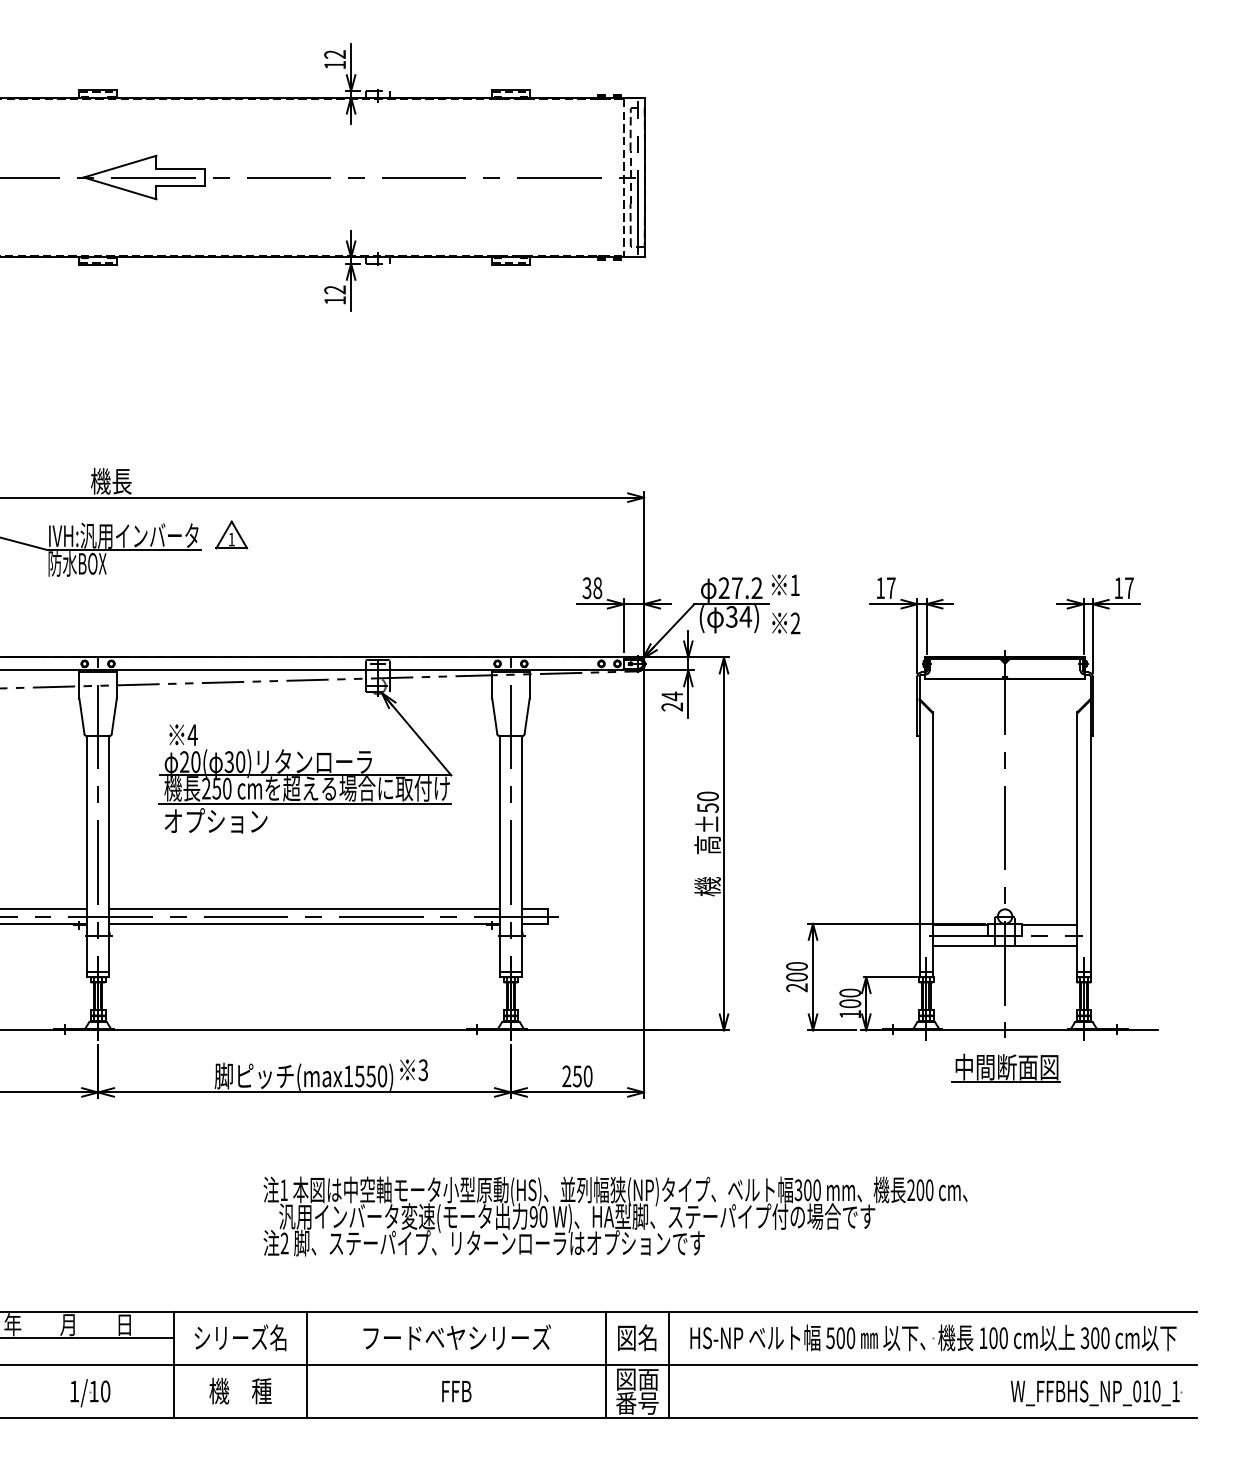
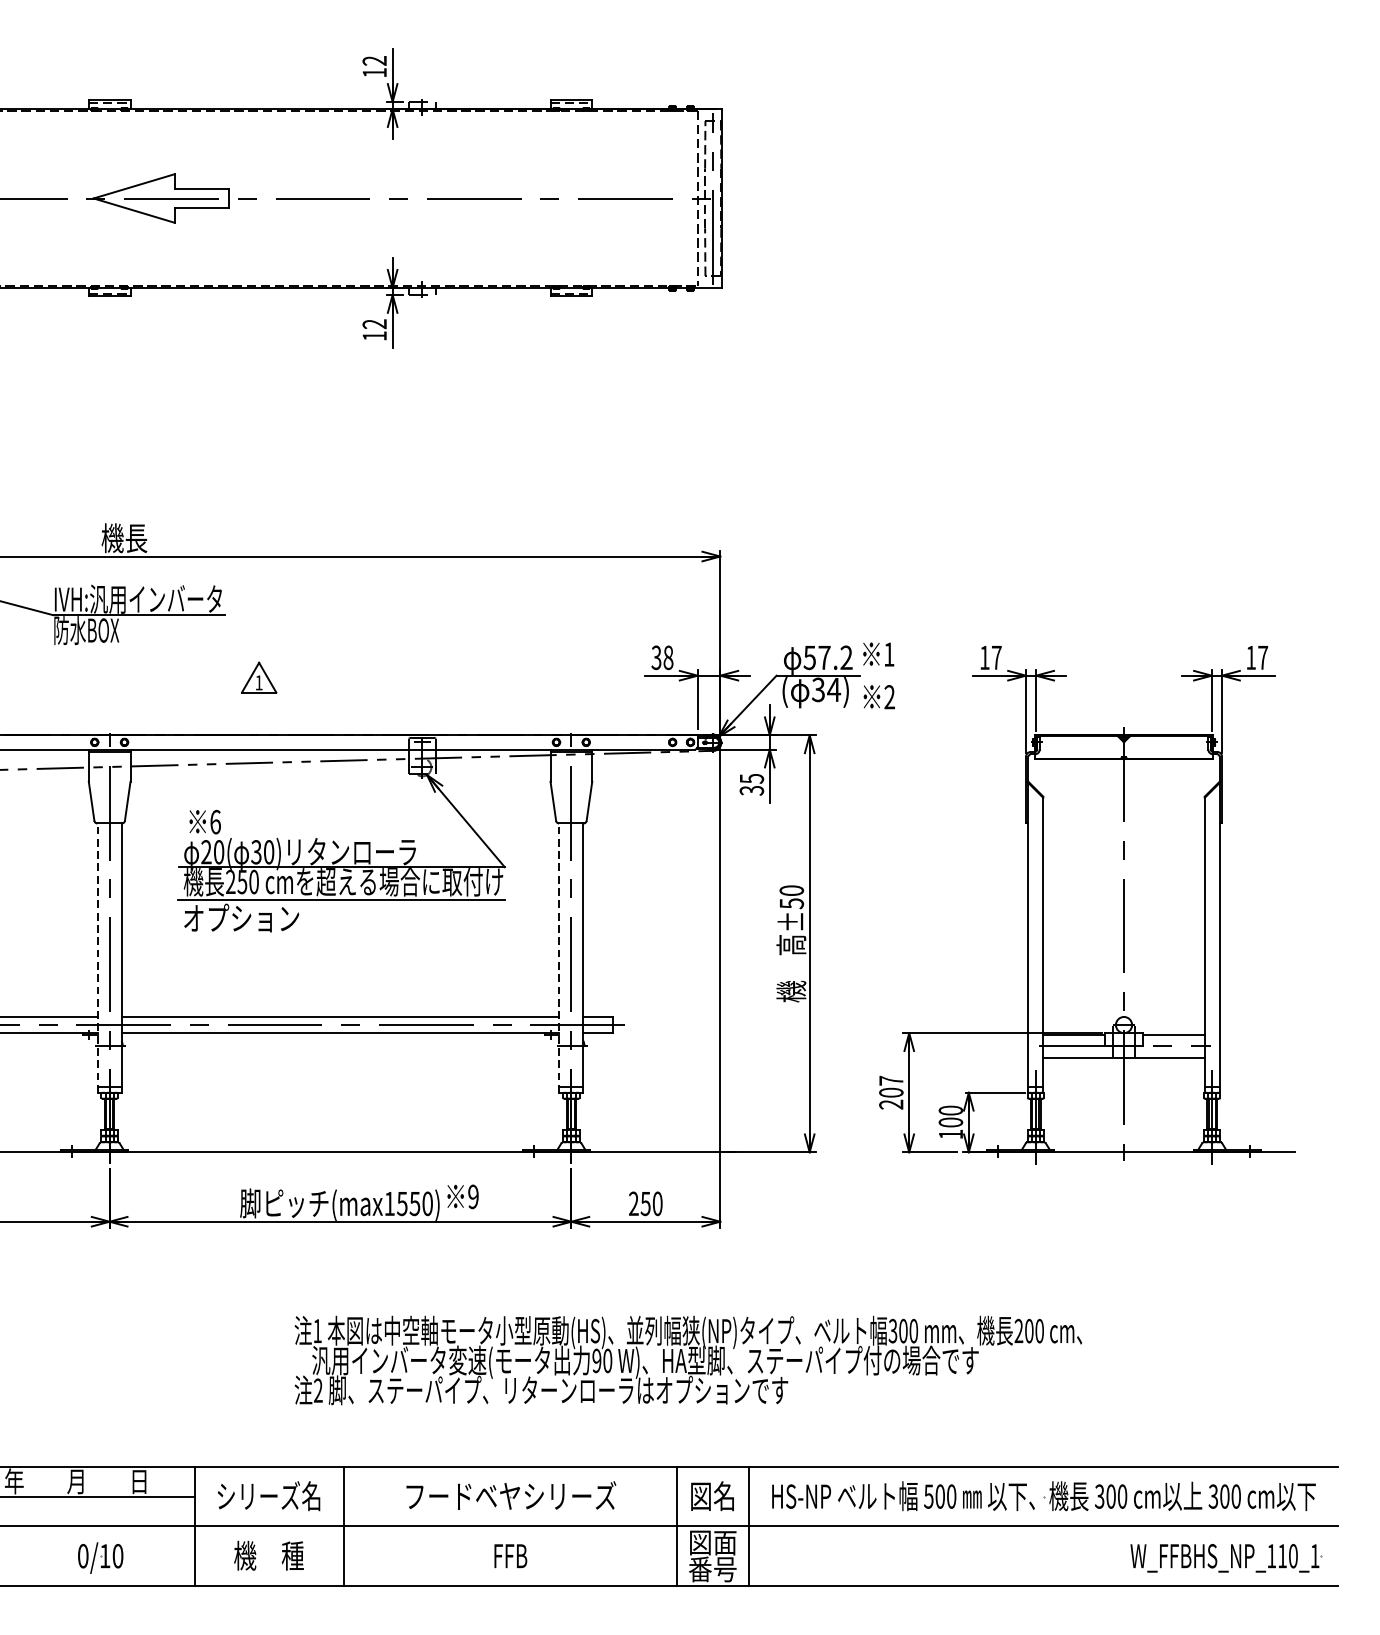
part: (231, 534) -> (258, 677), moved
text: (723, 588) -> (809, 658), 27.2 -> 57.2
text: (672, 701) -> (752, 784), 24 -> 35
text: (192, 735) -> (215, 822), 4 -> 6
line: (87, 856) -> (97, 957), solid -> dashed
line: (500, 856) -> (559, 957), solid -> dashed
text: (796, 966) -> (890, 1080), 200 -> 207
part: (1005, 1067) -> (1124, 1193), removed
text: (422, 1070) -> (472, 1197), 3 -> 9
text: (983, 1338) -> (1099, 1496), 100 -> 300
text: (74, 1391) -> (83, 1556), 1/10 -> 0/10
text: (1137, 1391) -> (1272, 1556), W_FFBHS_NP_010_1 -> W_FFBHS_NP_110_1

